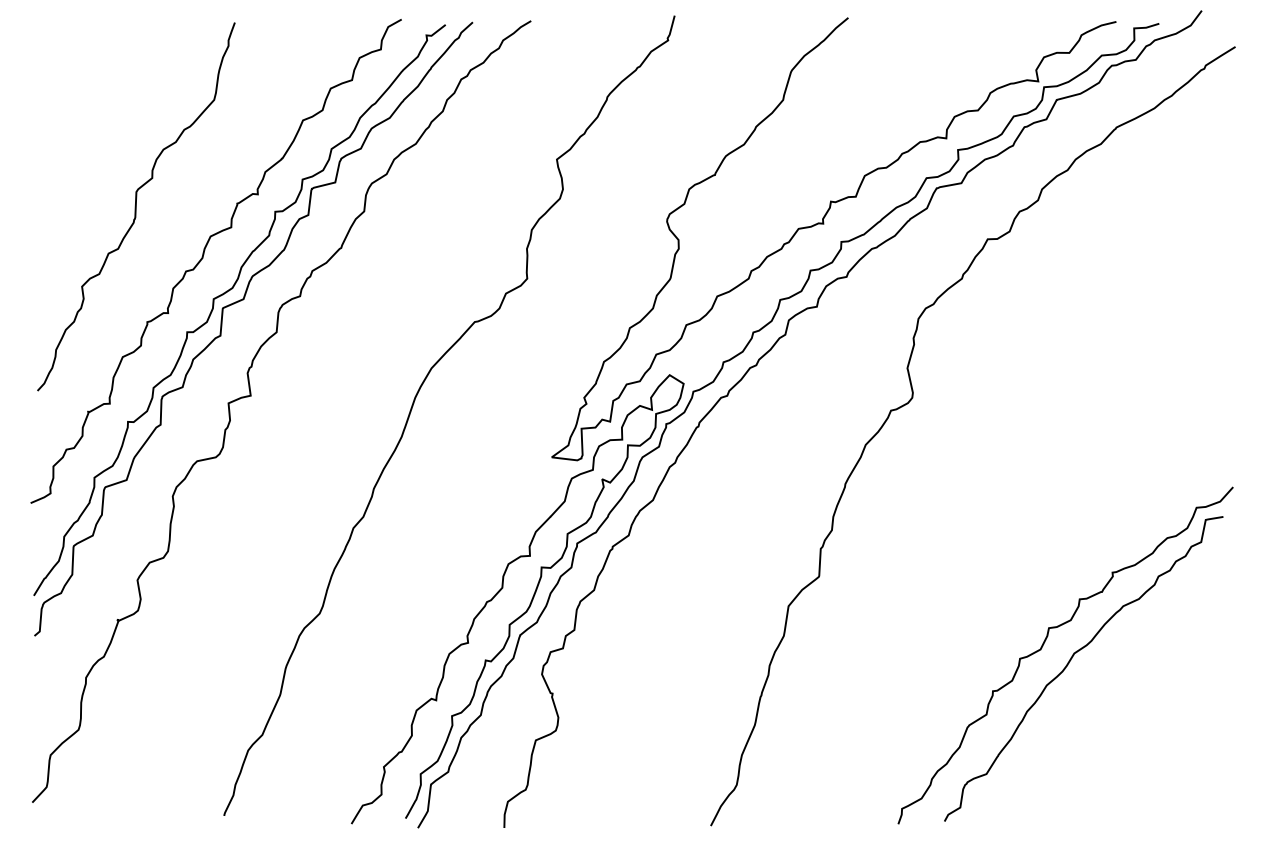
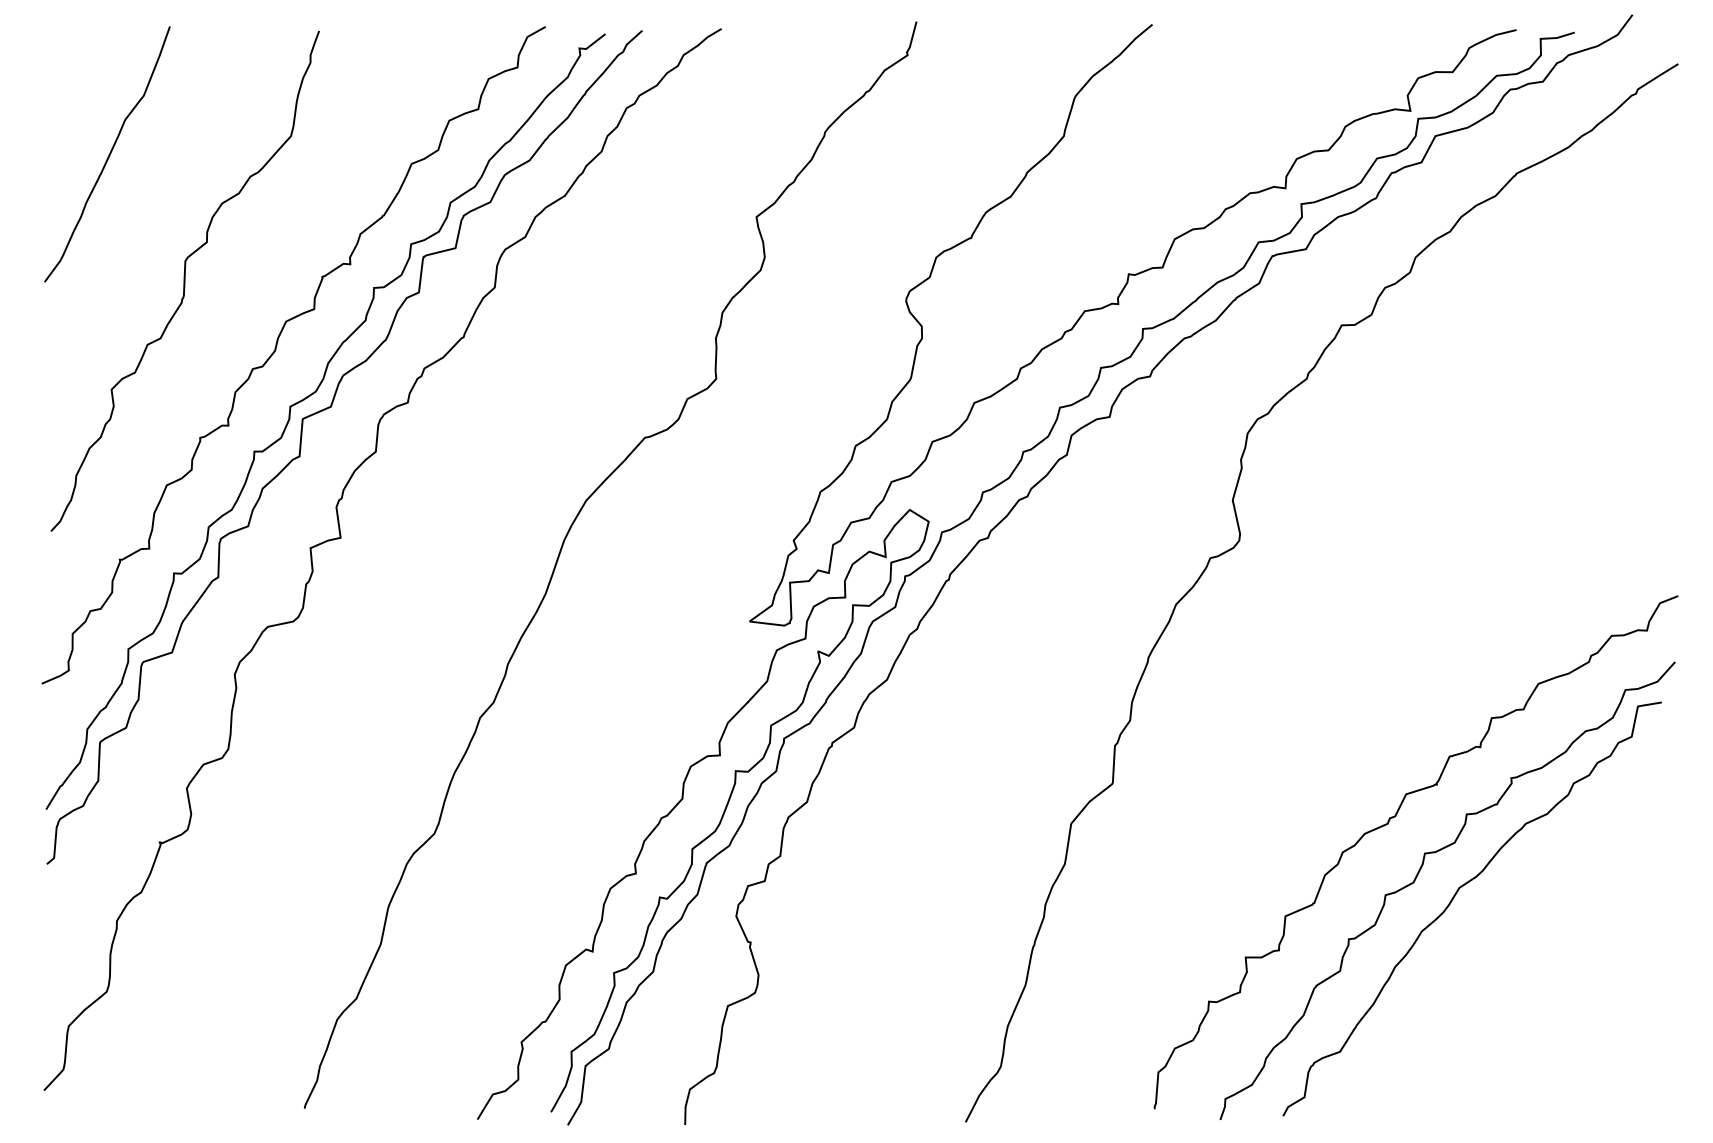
curve: (79, 113) -> (108, 154), added
curve: (1022, 606) -> (1388, 824), added

